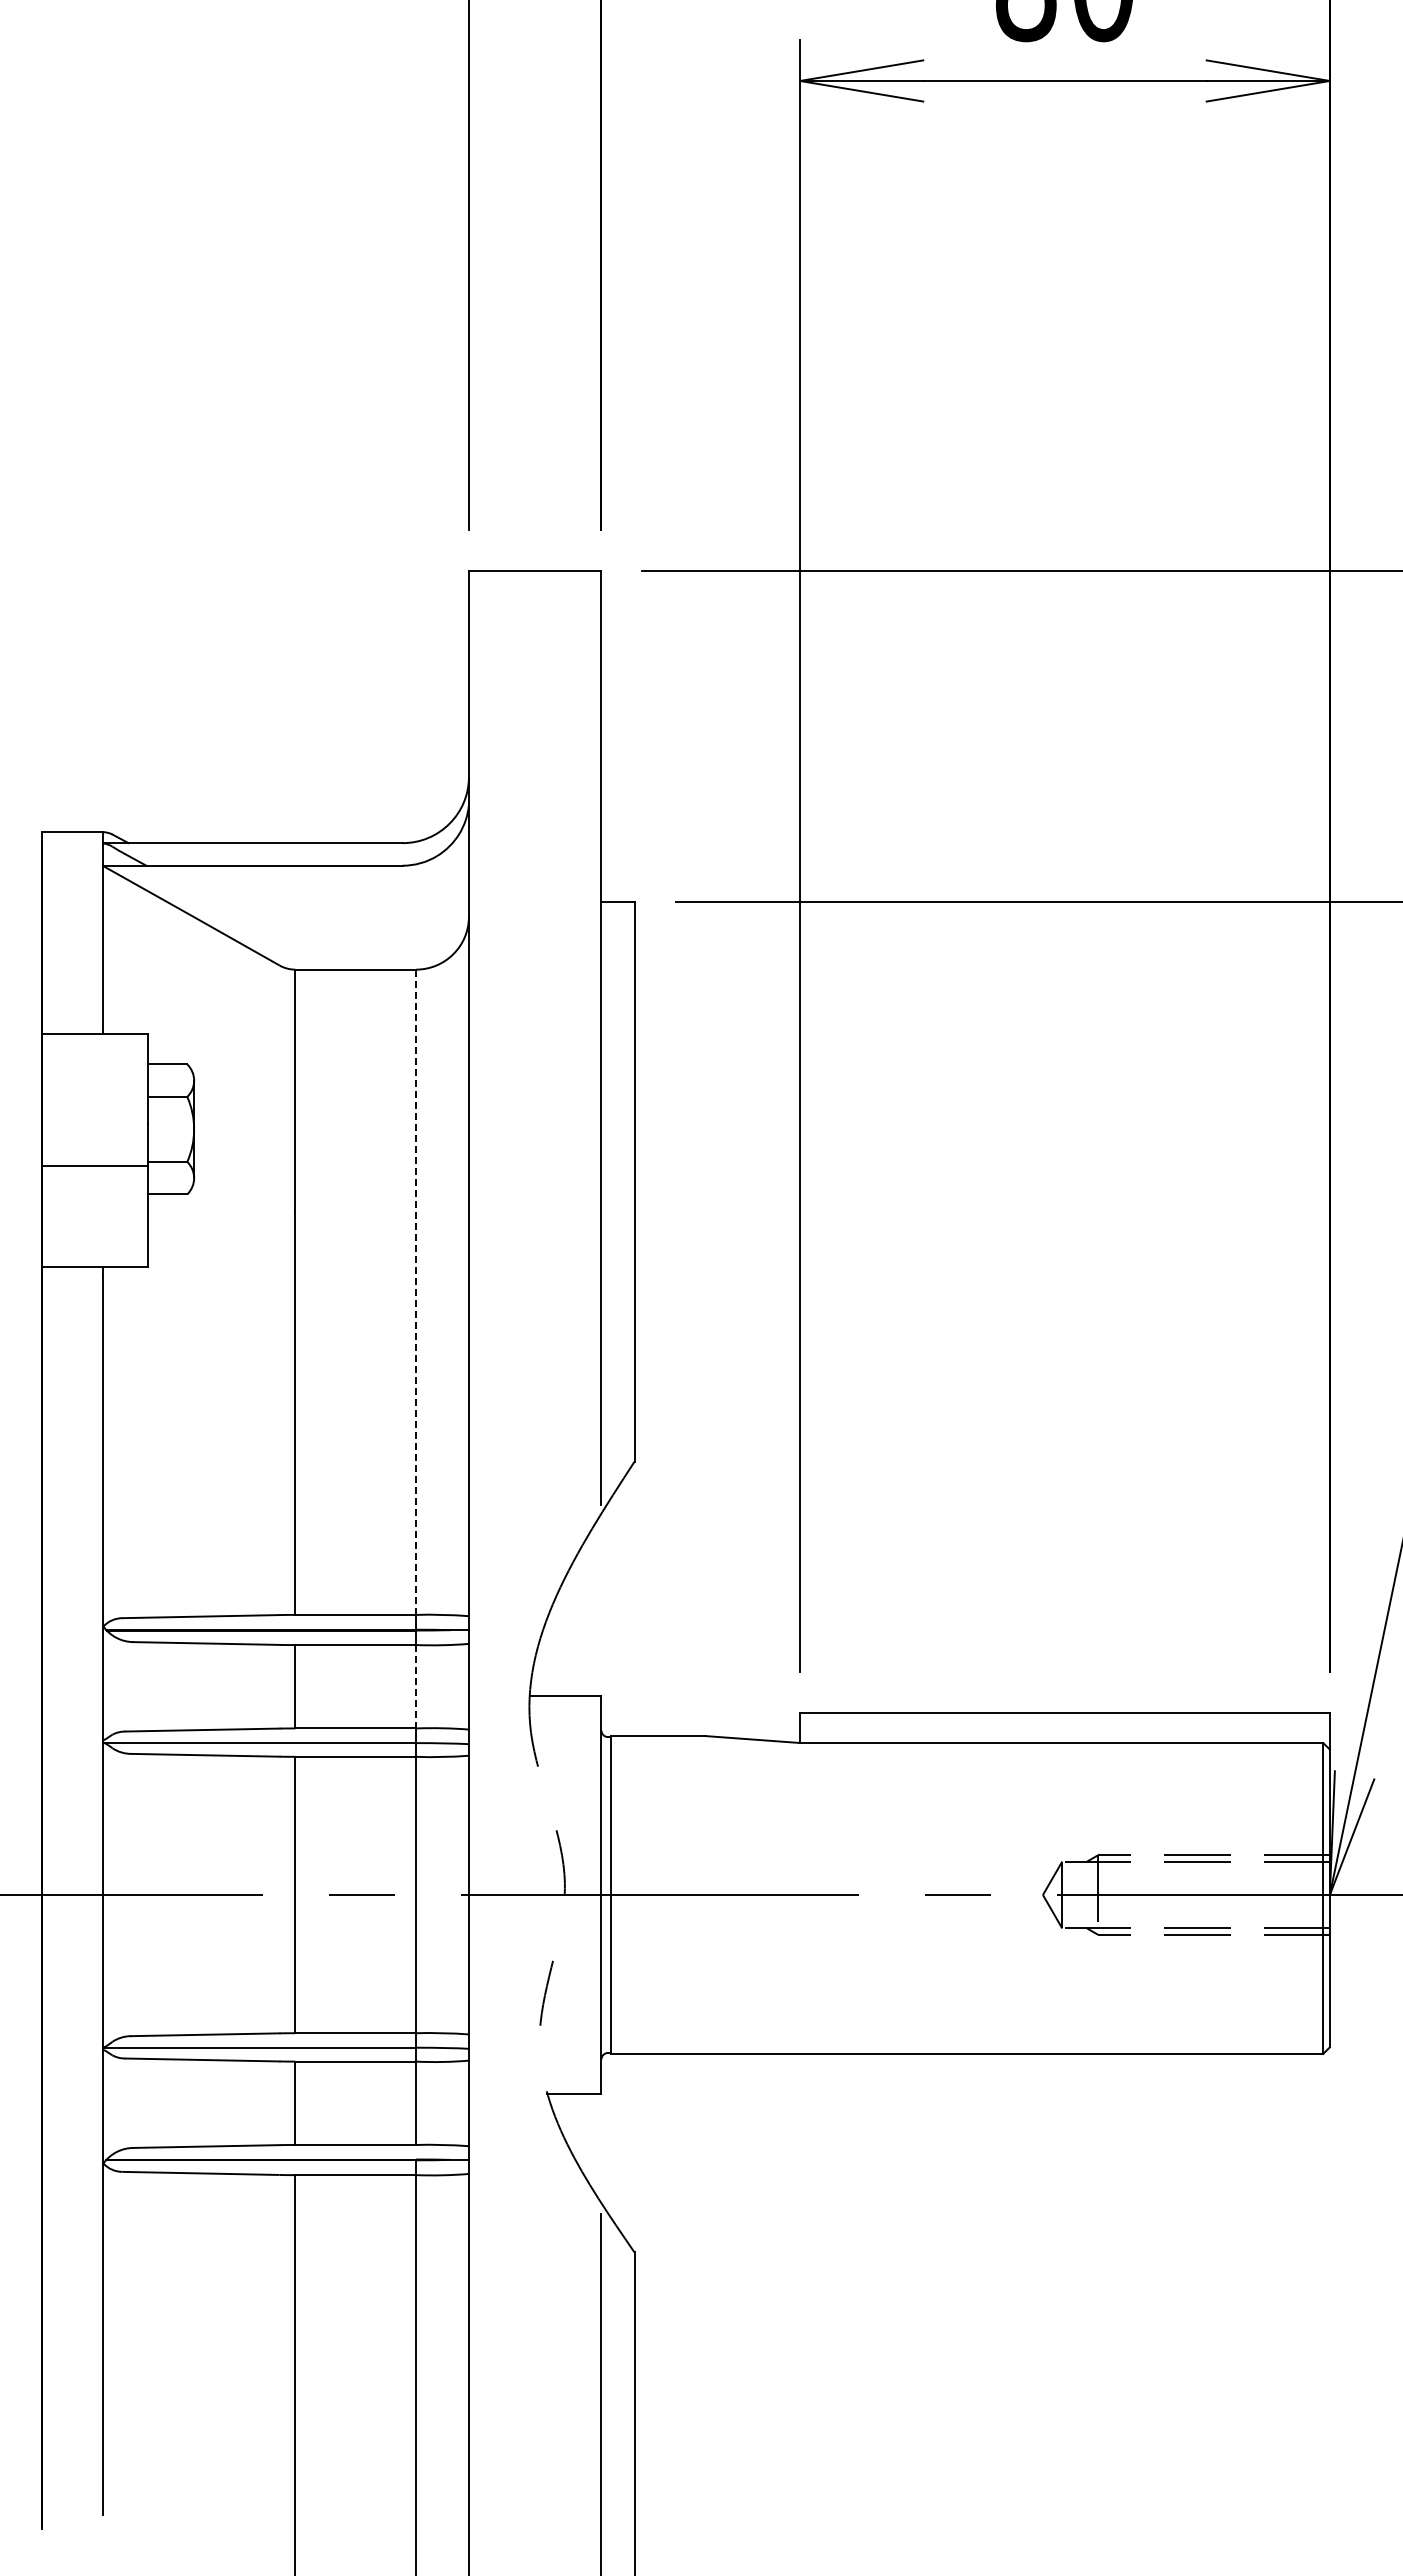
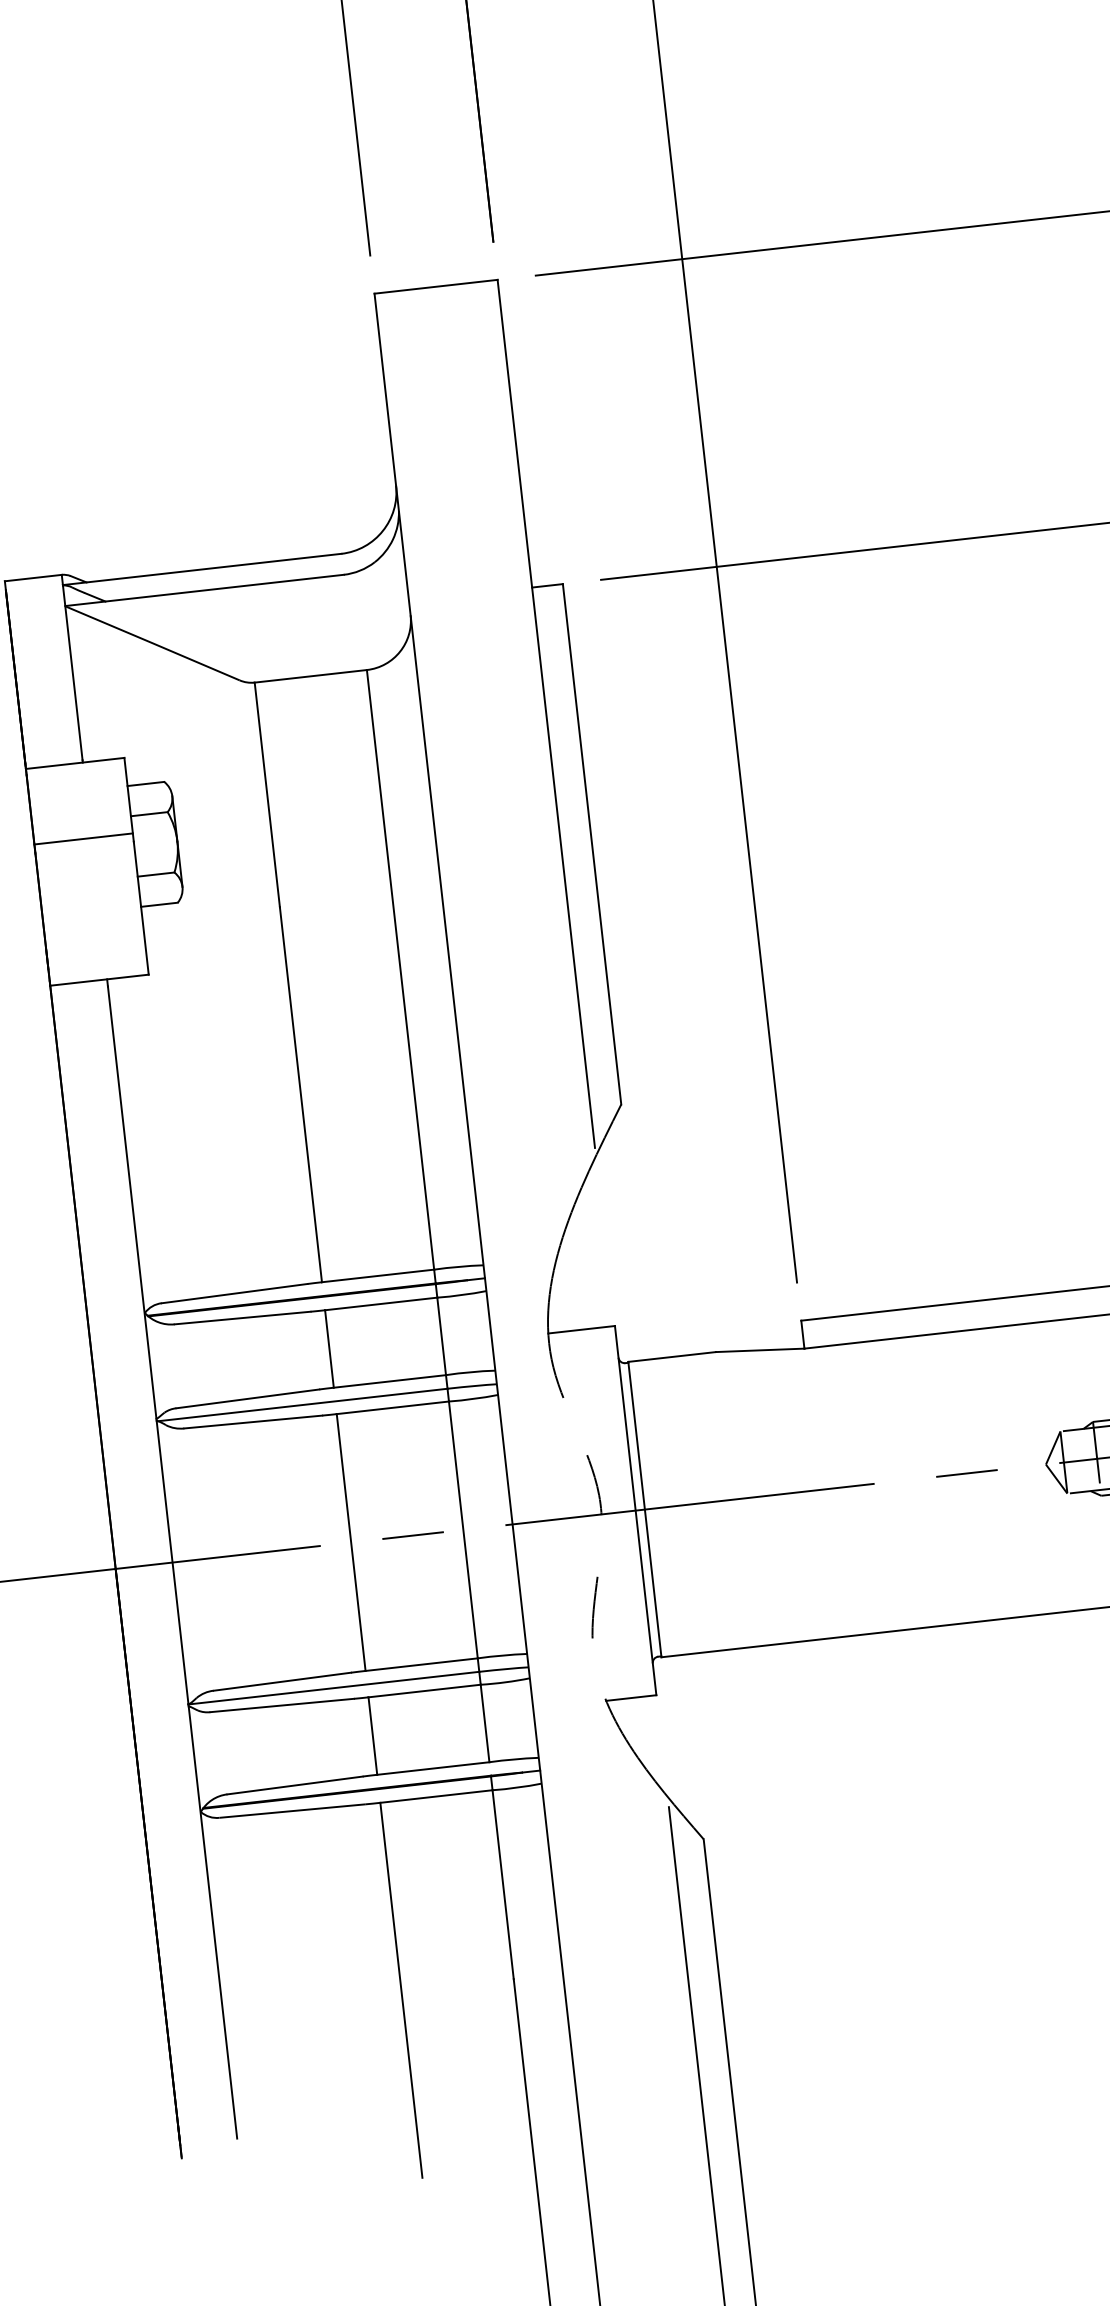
line: (94, 1166) -> (83, 839), moved
line: (416, 1292) -> (401, 969), dashed -> solid
line: (416, 1686) -> (442, 1336), dashed -> solid

